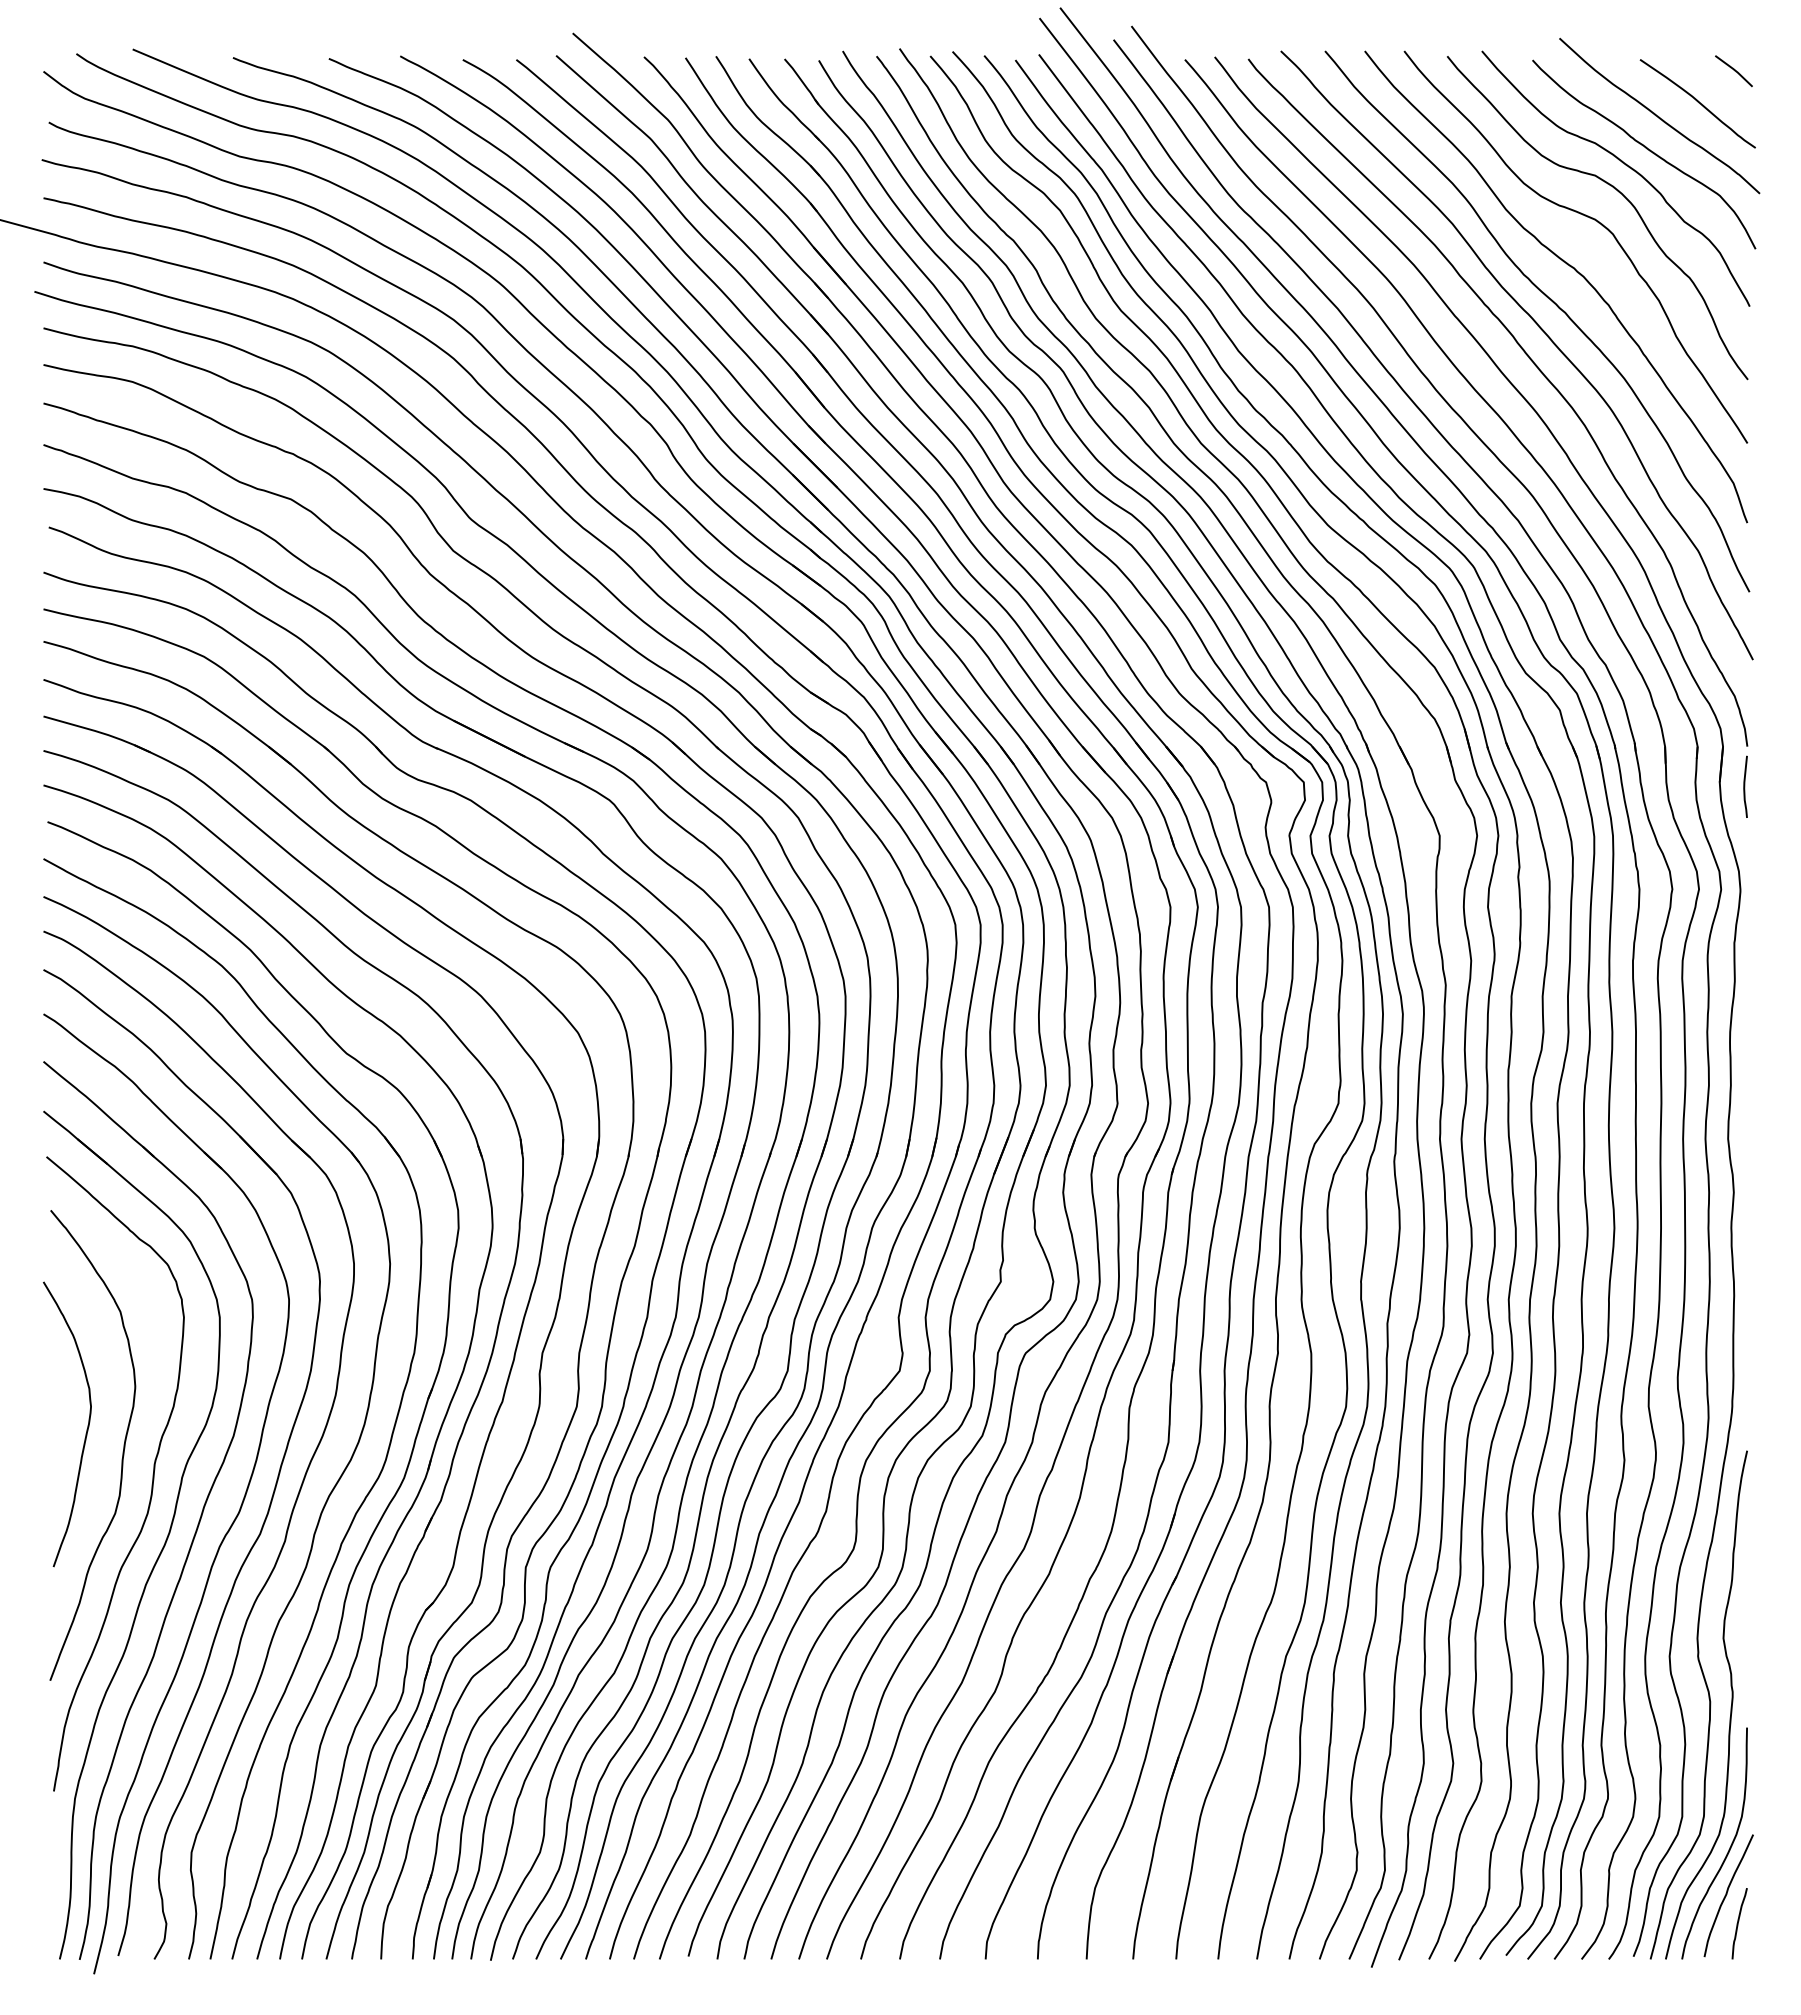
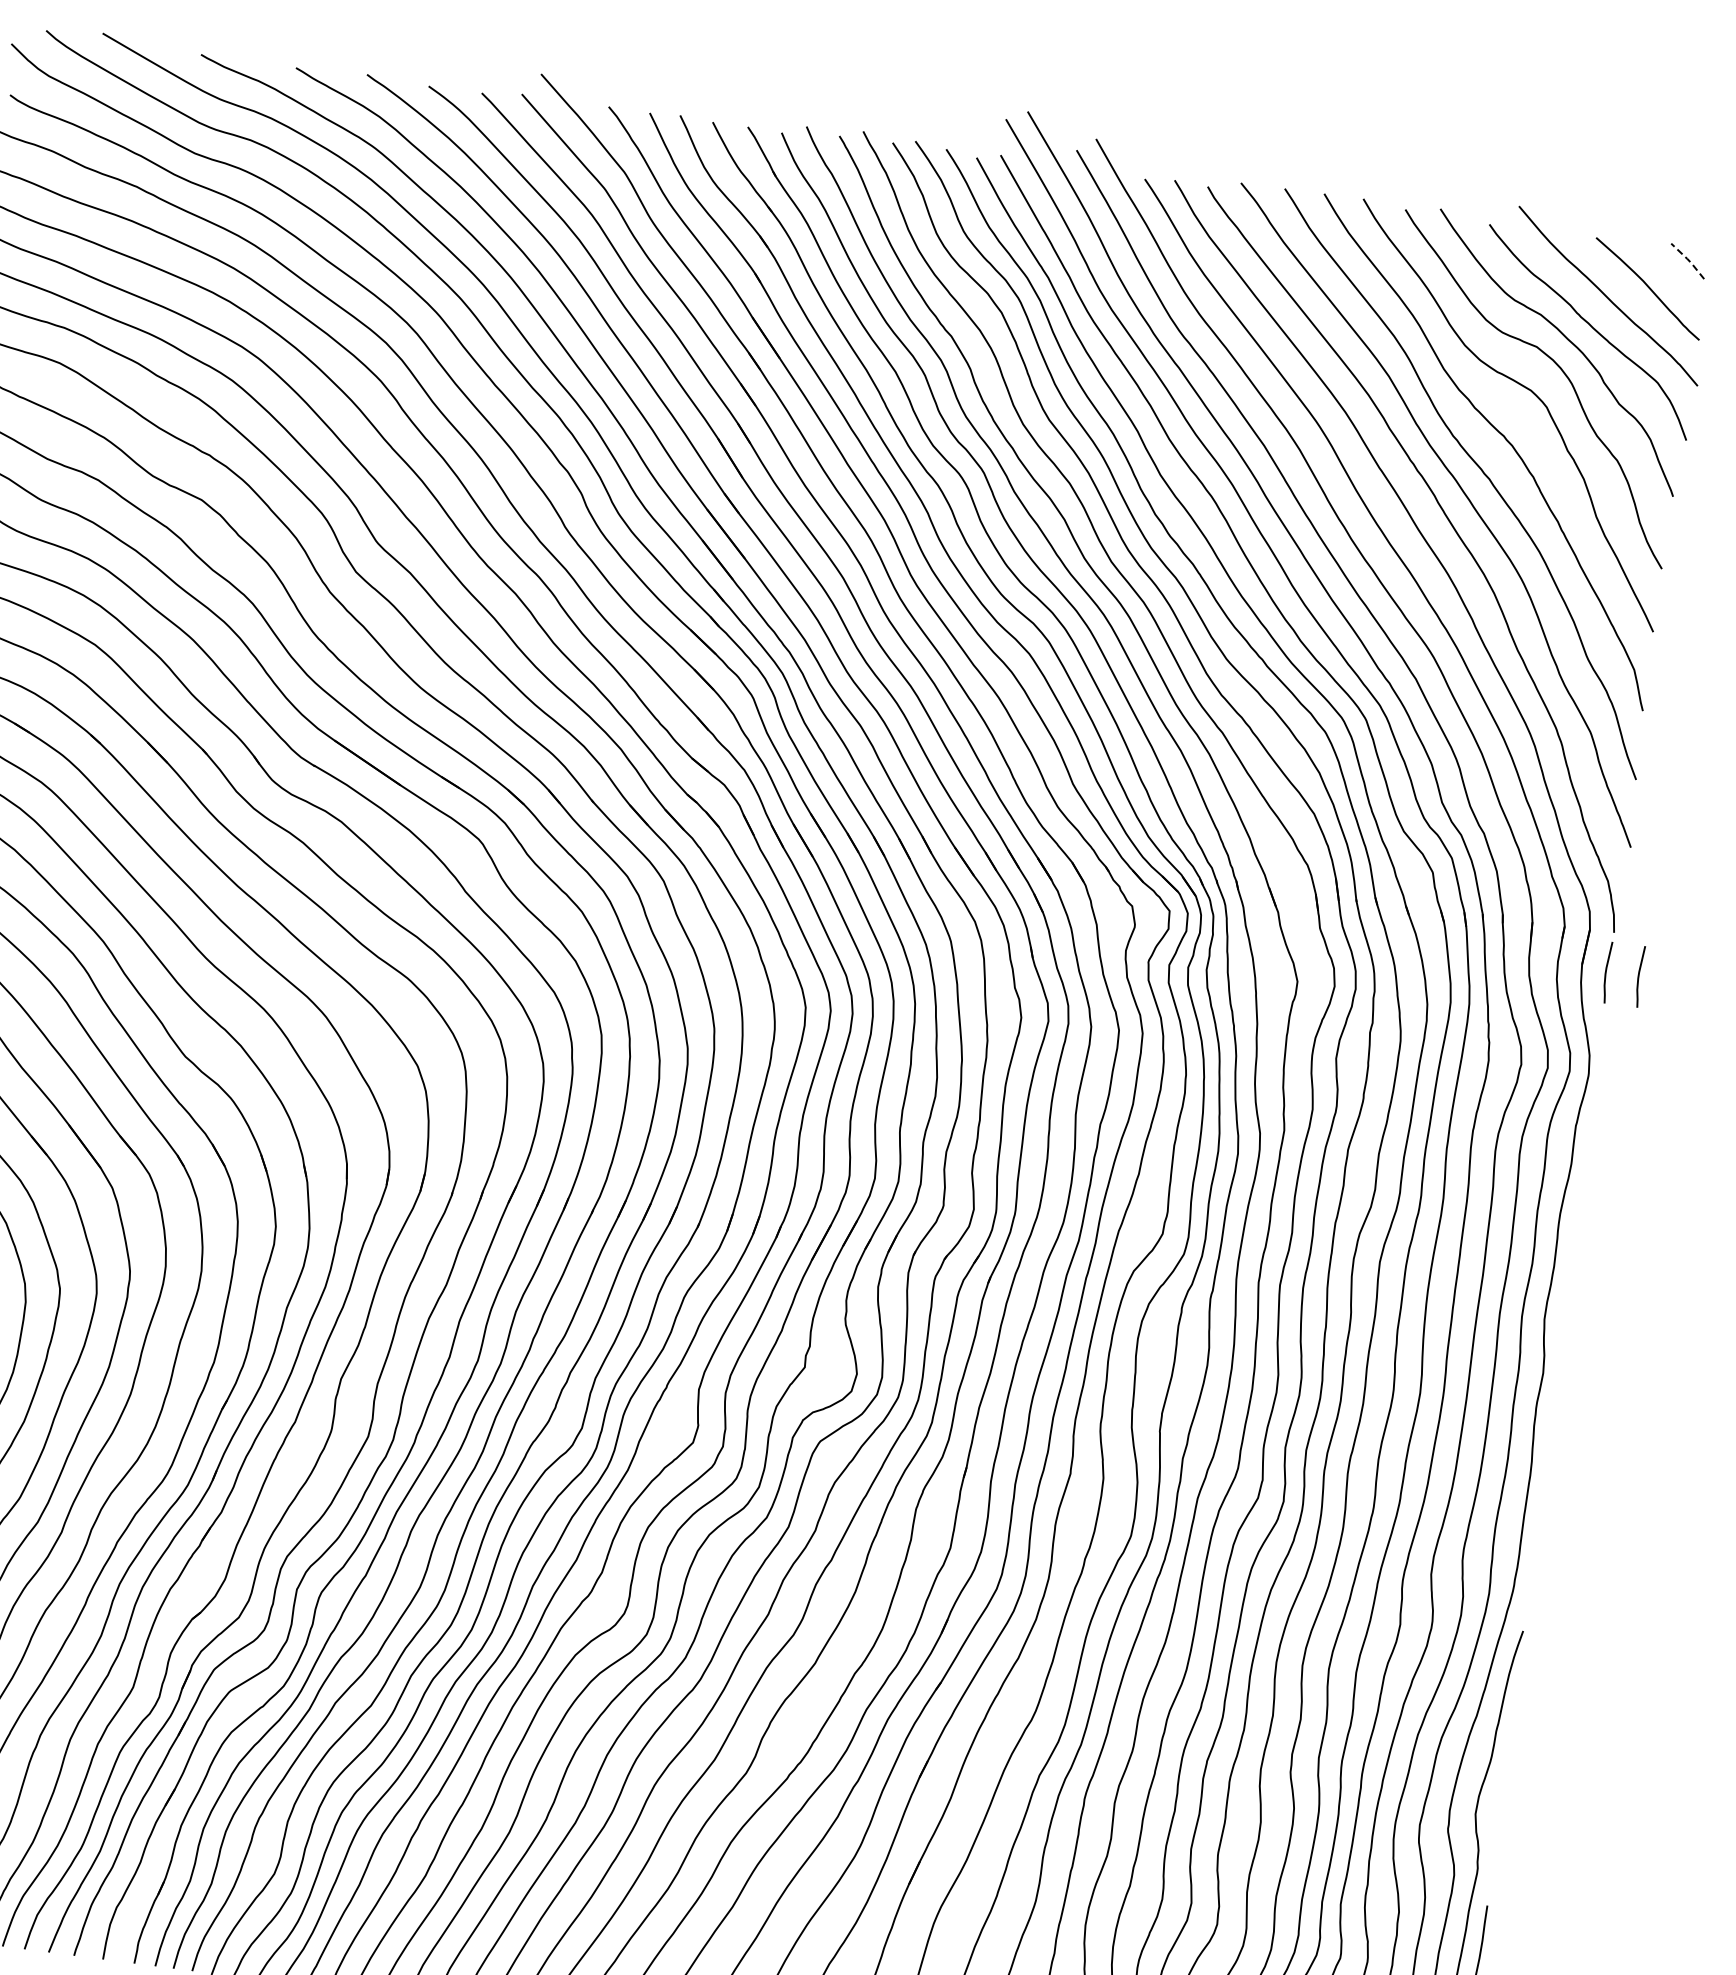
line: (1734, 70) -> (1688, 260), solid -> dashed
curve: (1778, 786) -> (1639, 976), added

